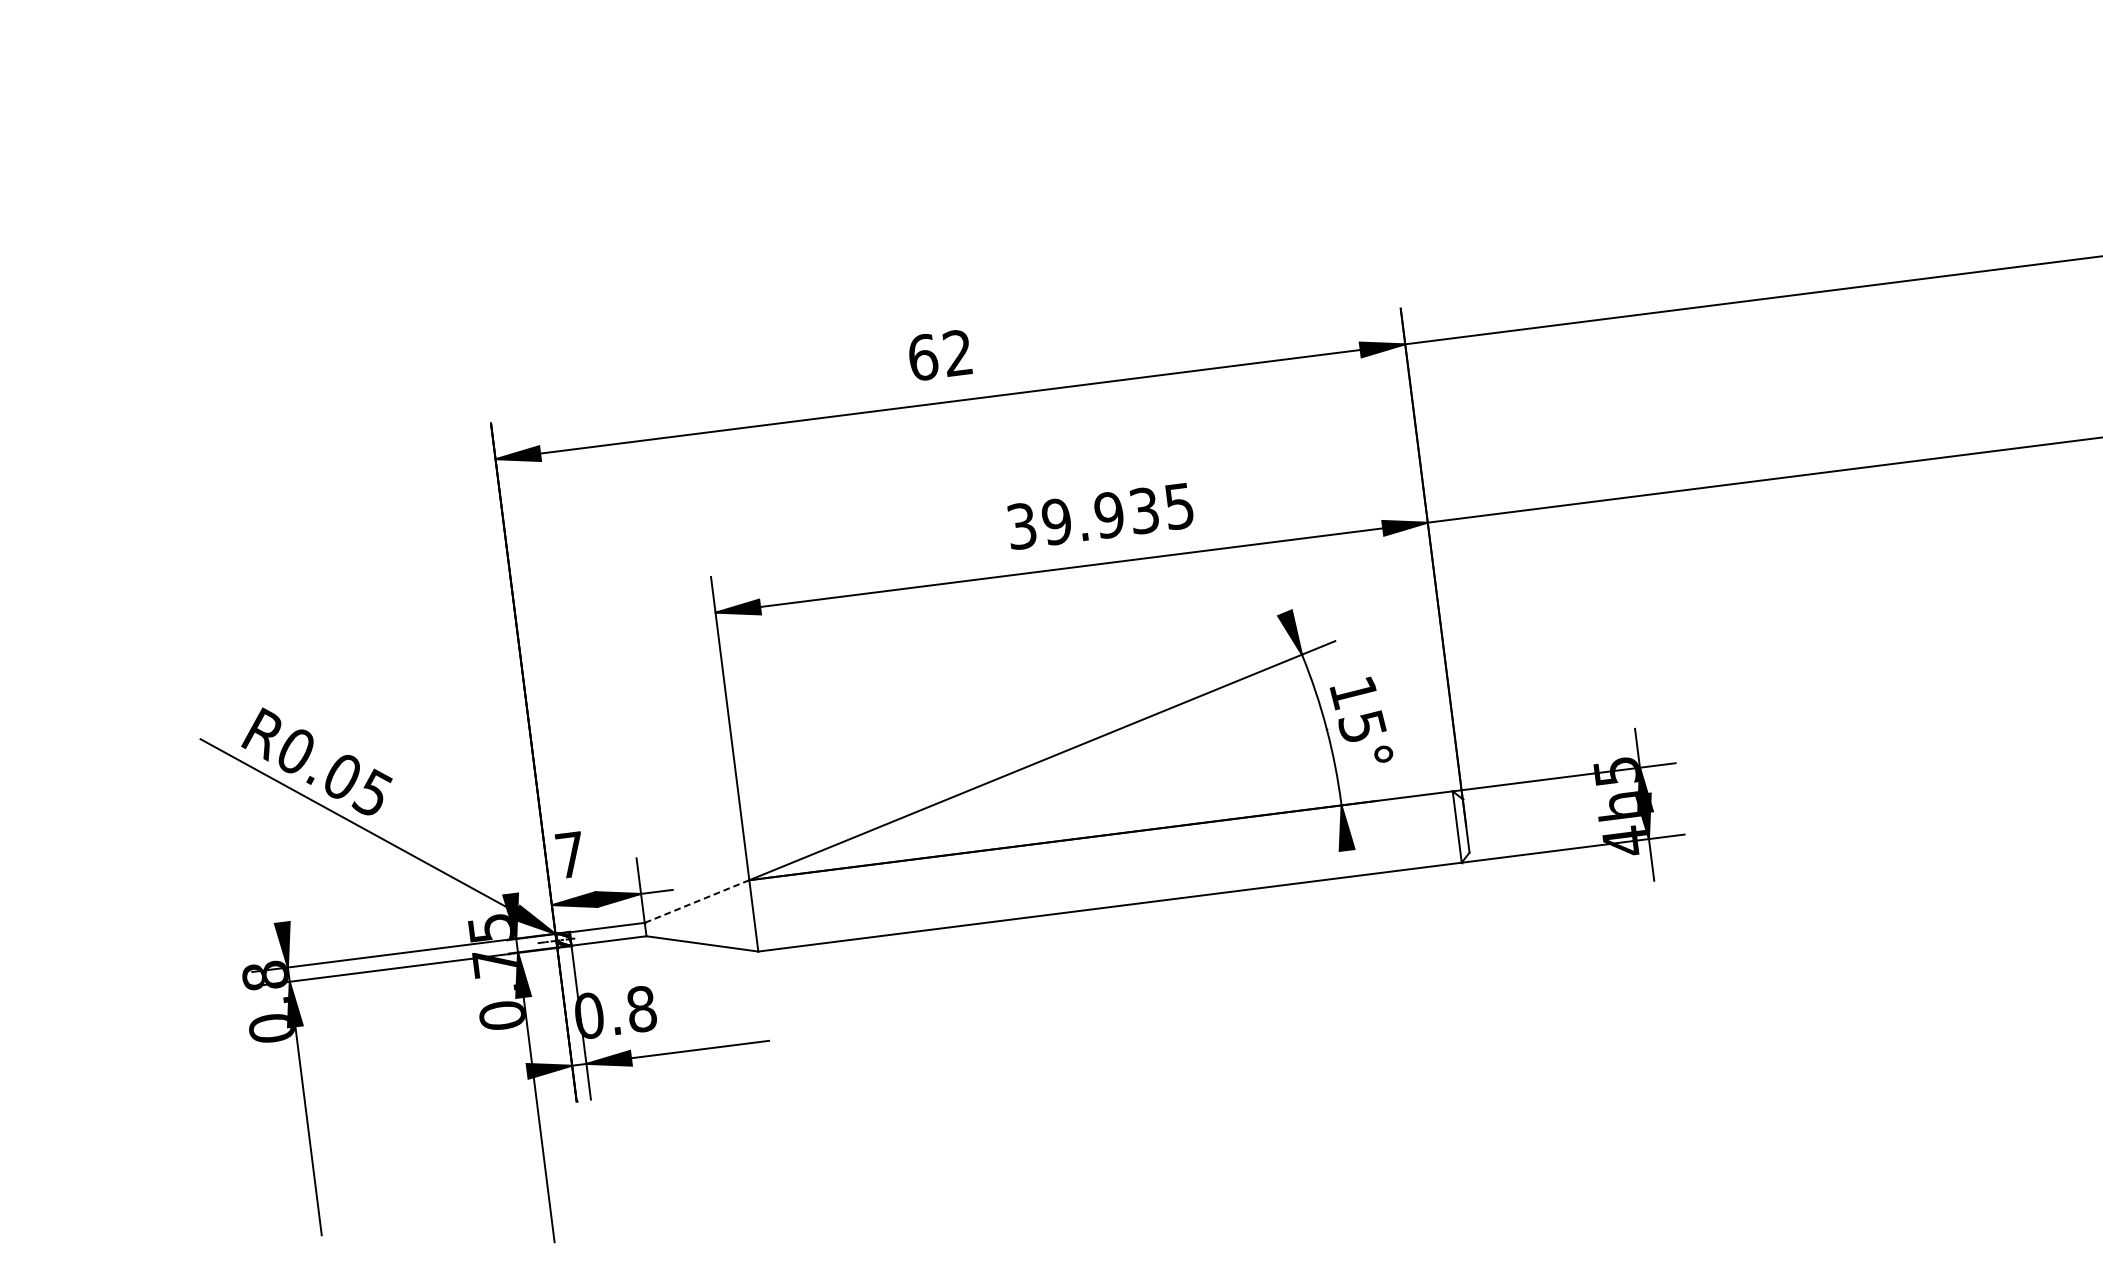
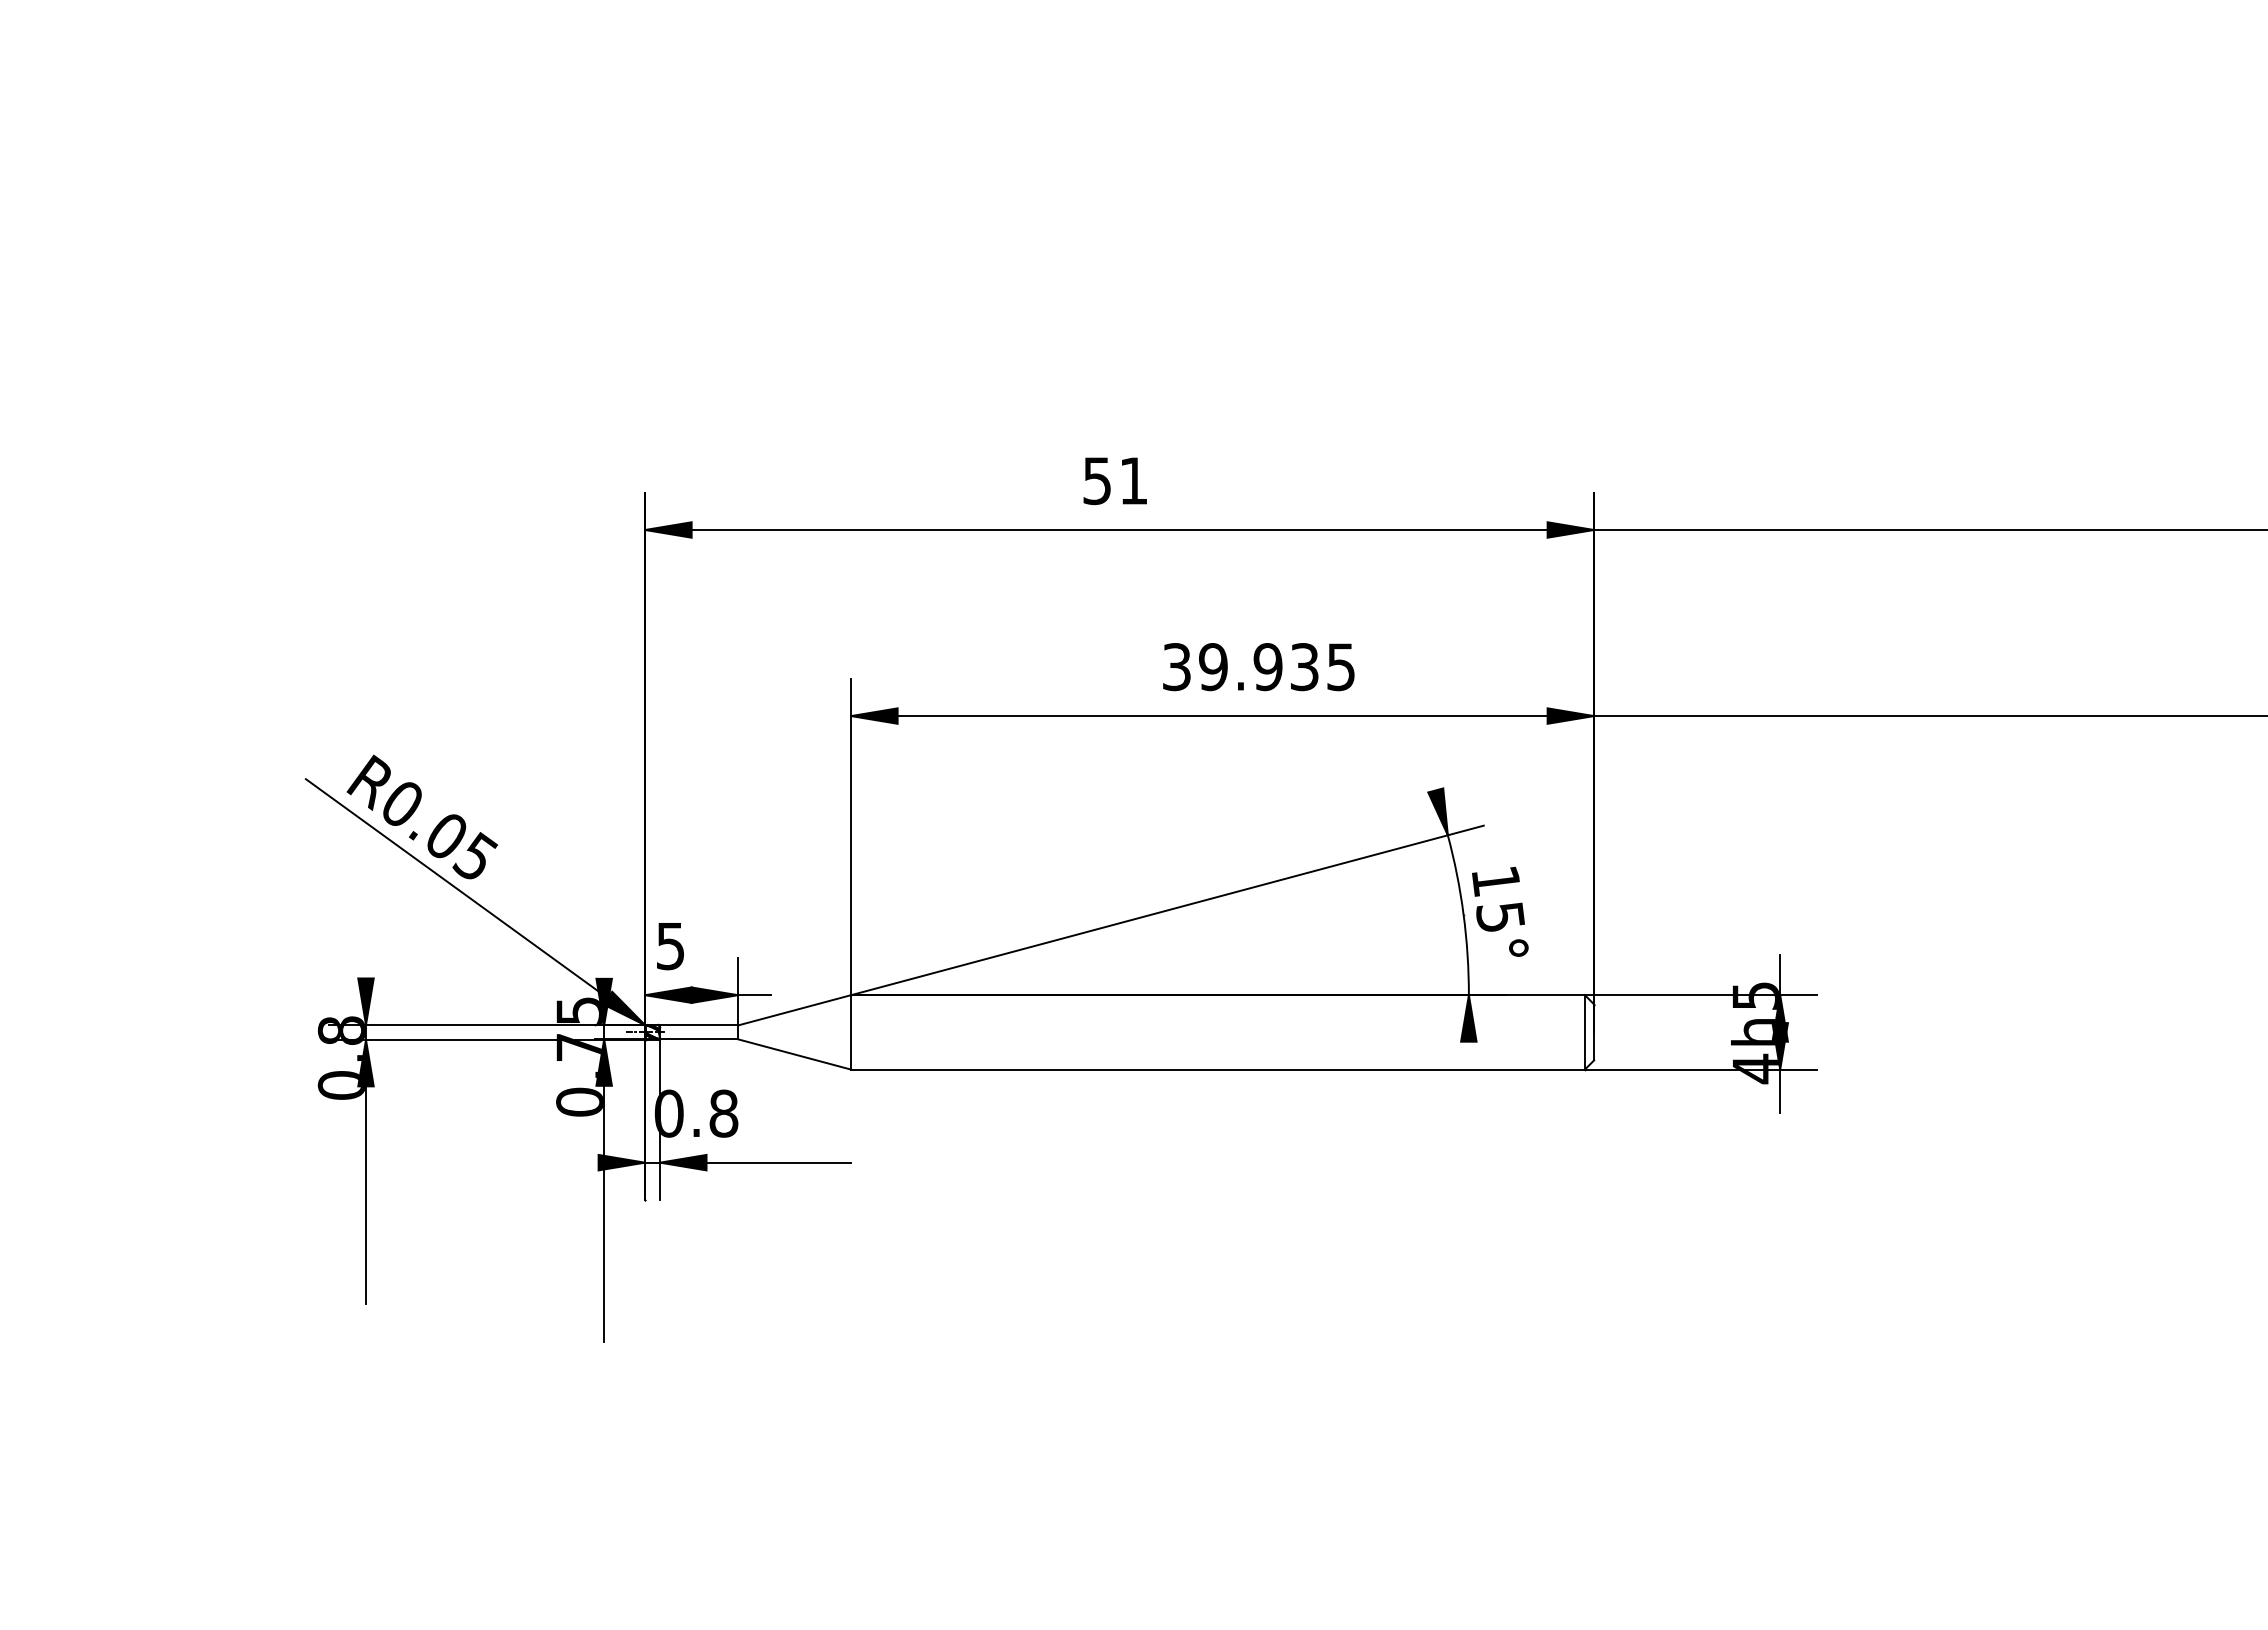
text: (939, 355) -> (1114, 481), 62 -> 51
text: (570, 855) -> (670, 946), 7 -> 5
line: (697, 901) -> (795, 1010), dashed -> solid

